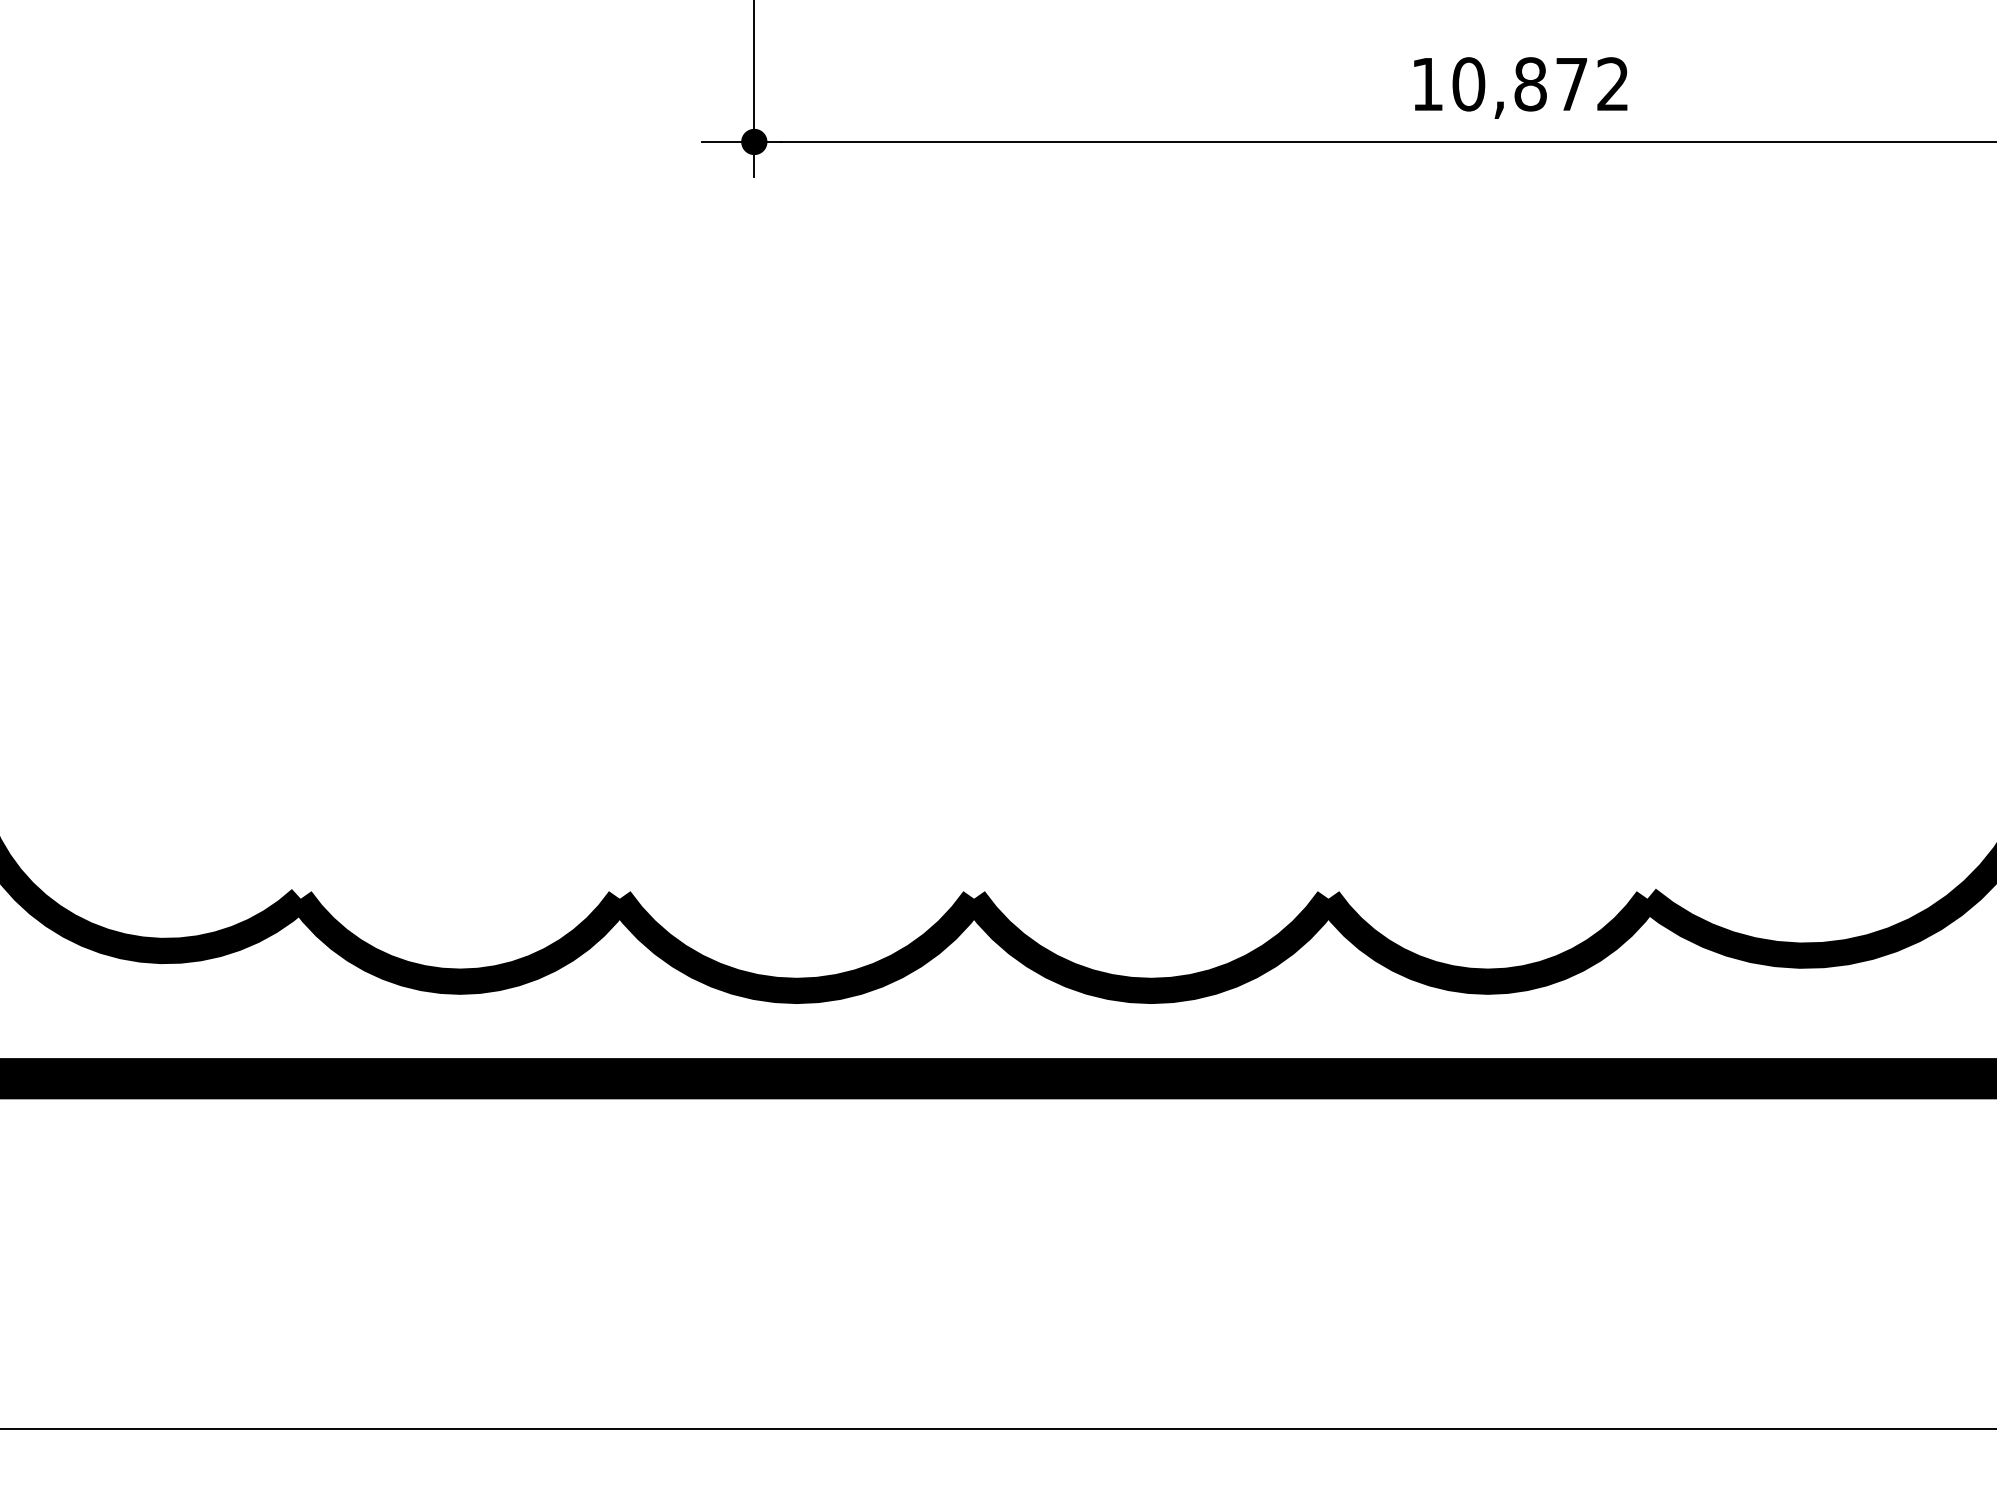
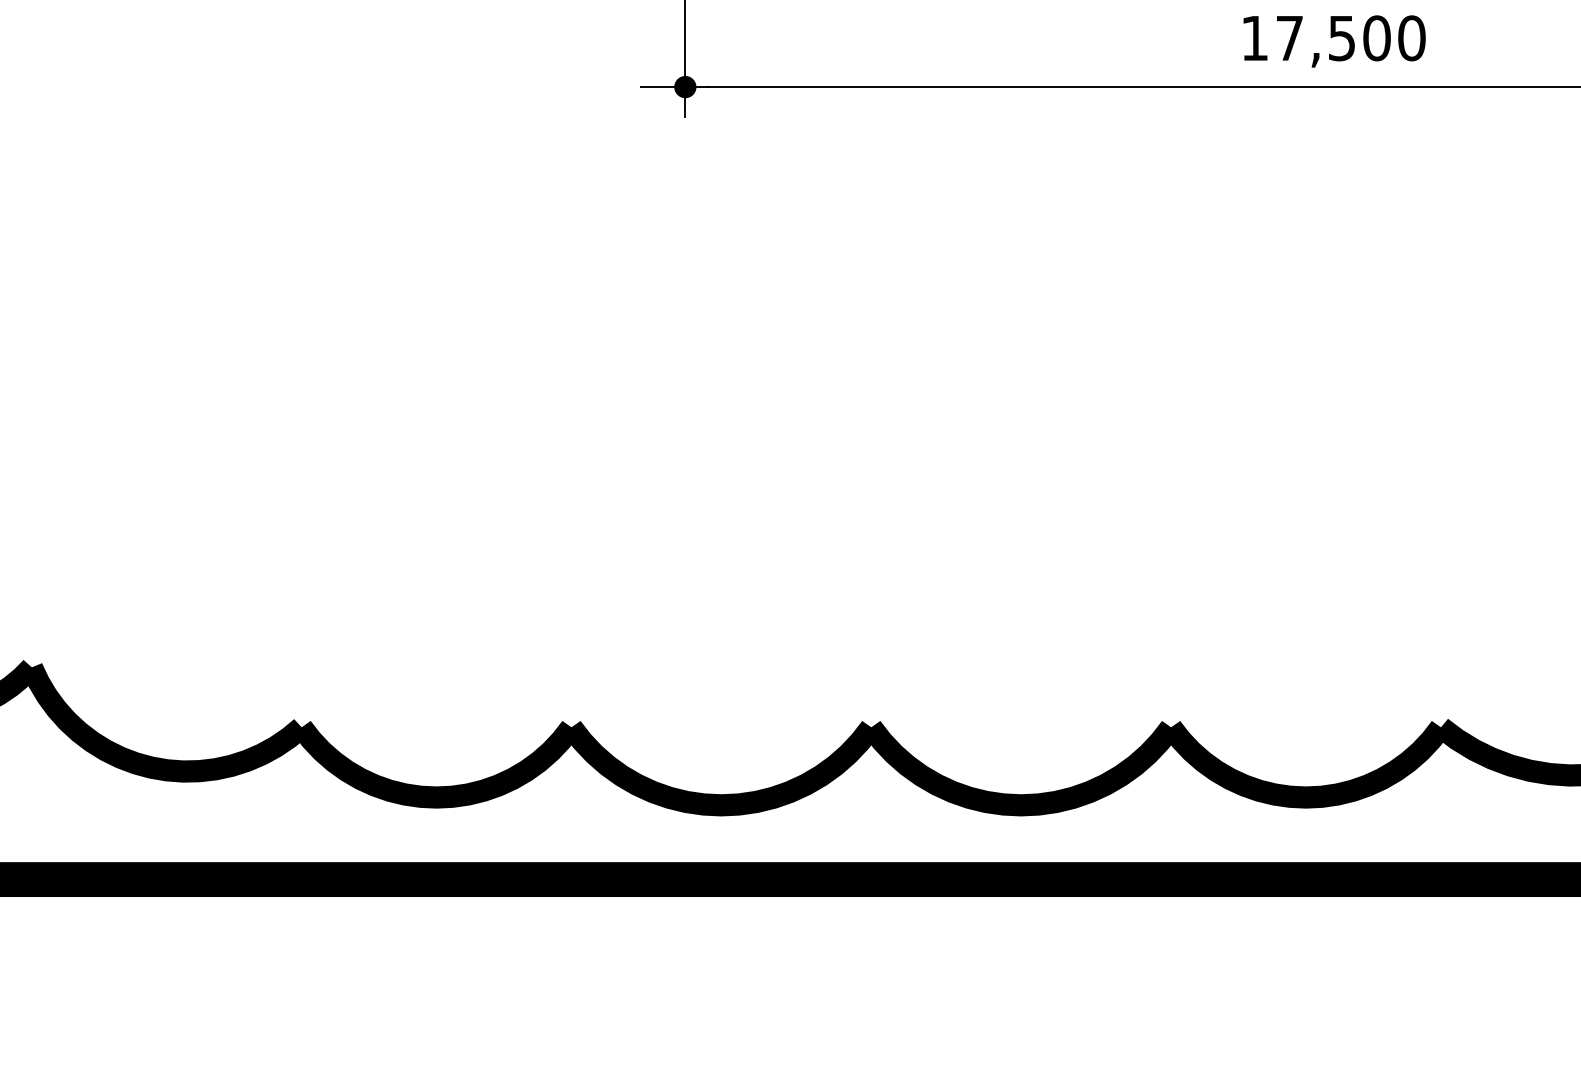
text: (1540, 84) -> (1350, 38), 10,872 -> 17,500

